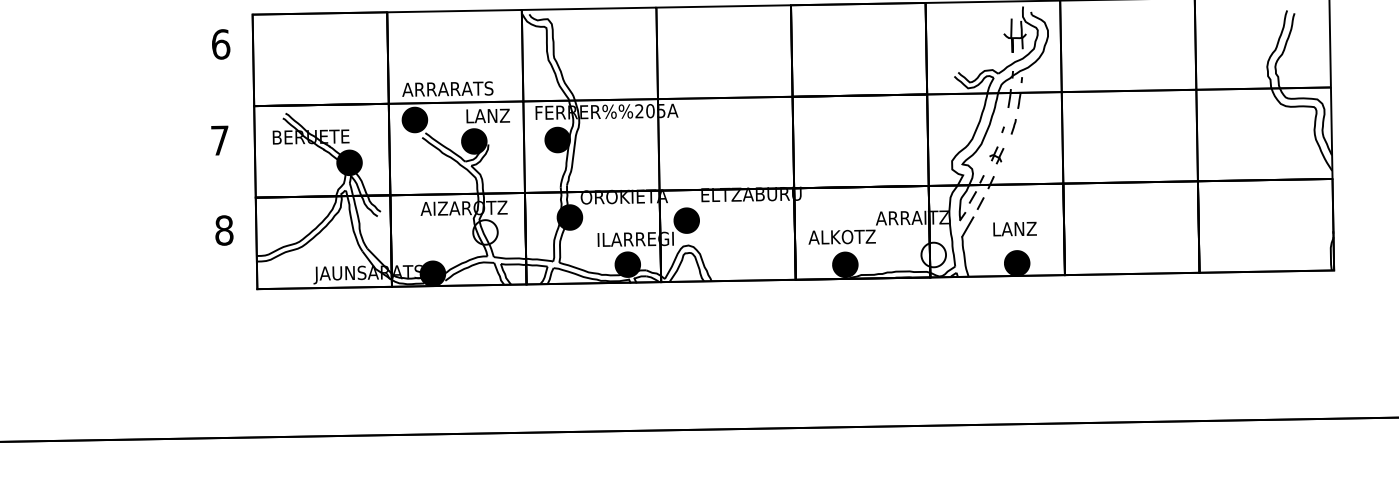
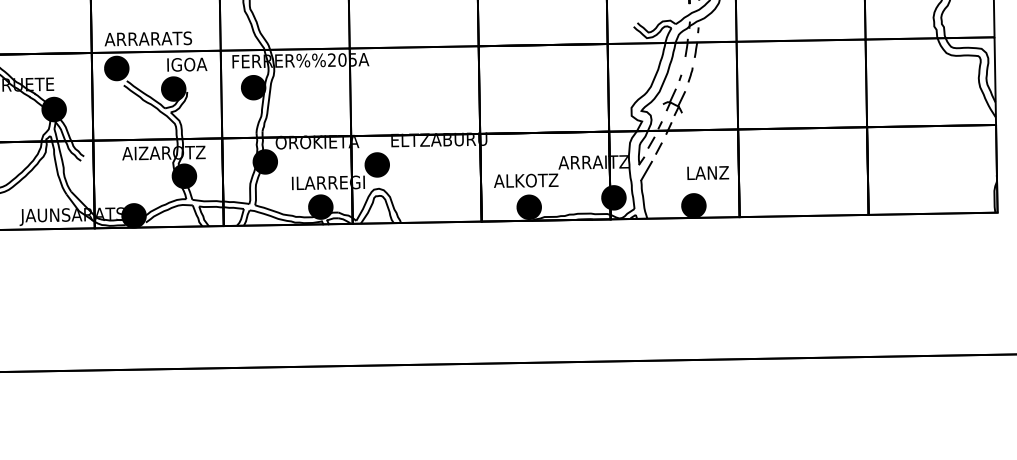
text: (488, 115) -> (187, 64), LANZ -> IGOA
part: (996, 155) -> (674, 102), size x1.67
text: (1014, 228) -> (707, 172), moved
fill: (485, 232) -> (184, 176), added
fill: (933, 254) -> (613, 197), added

